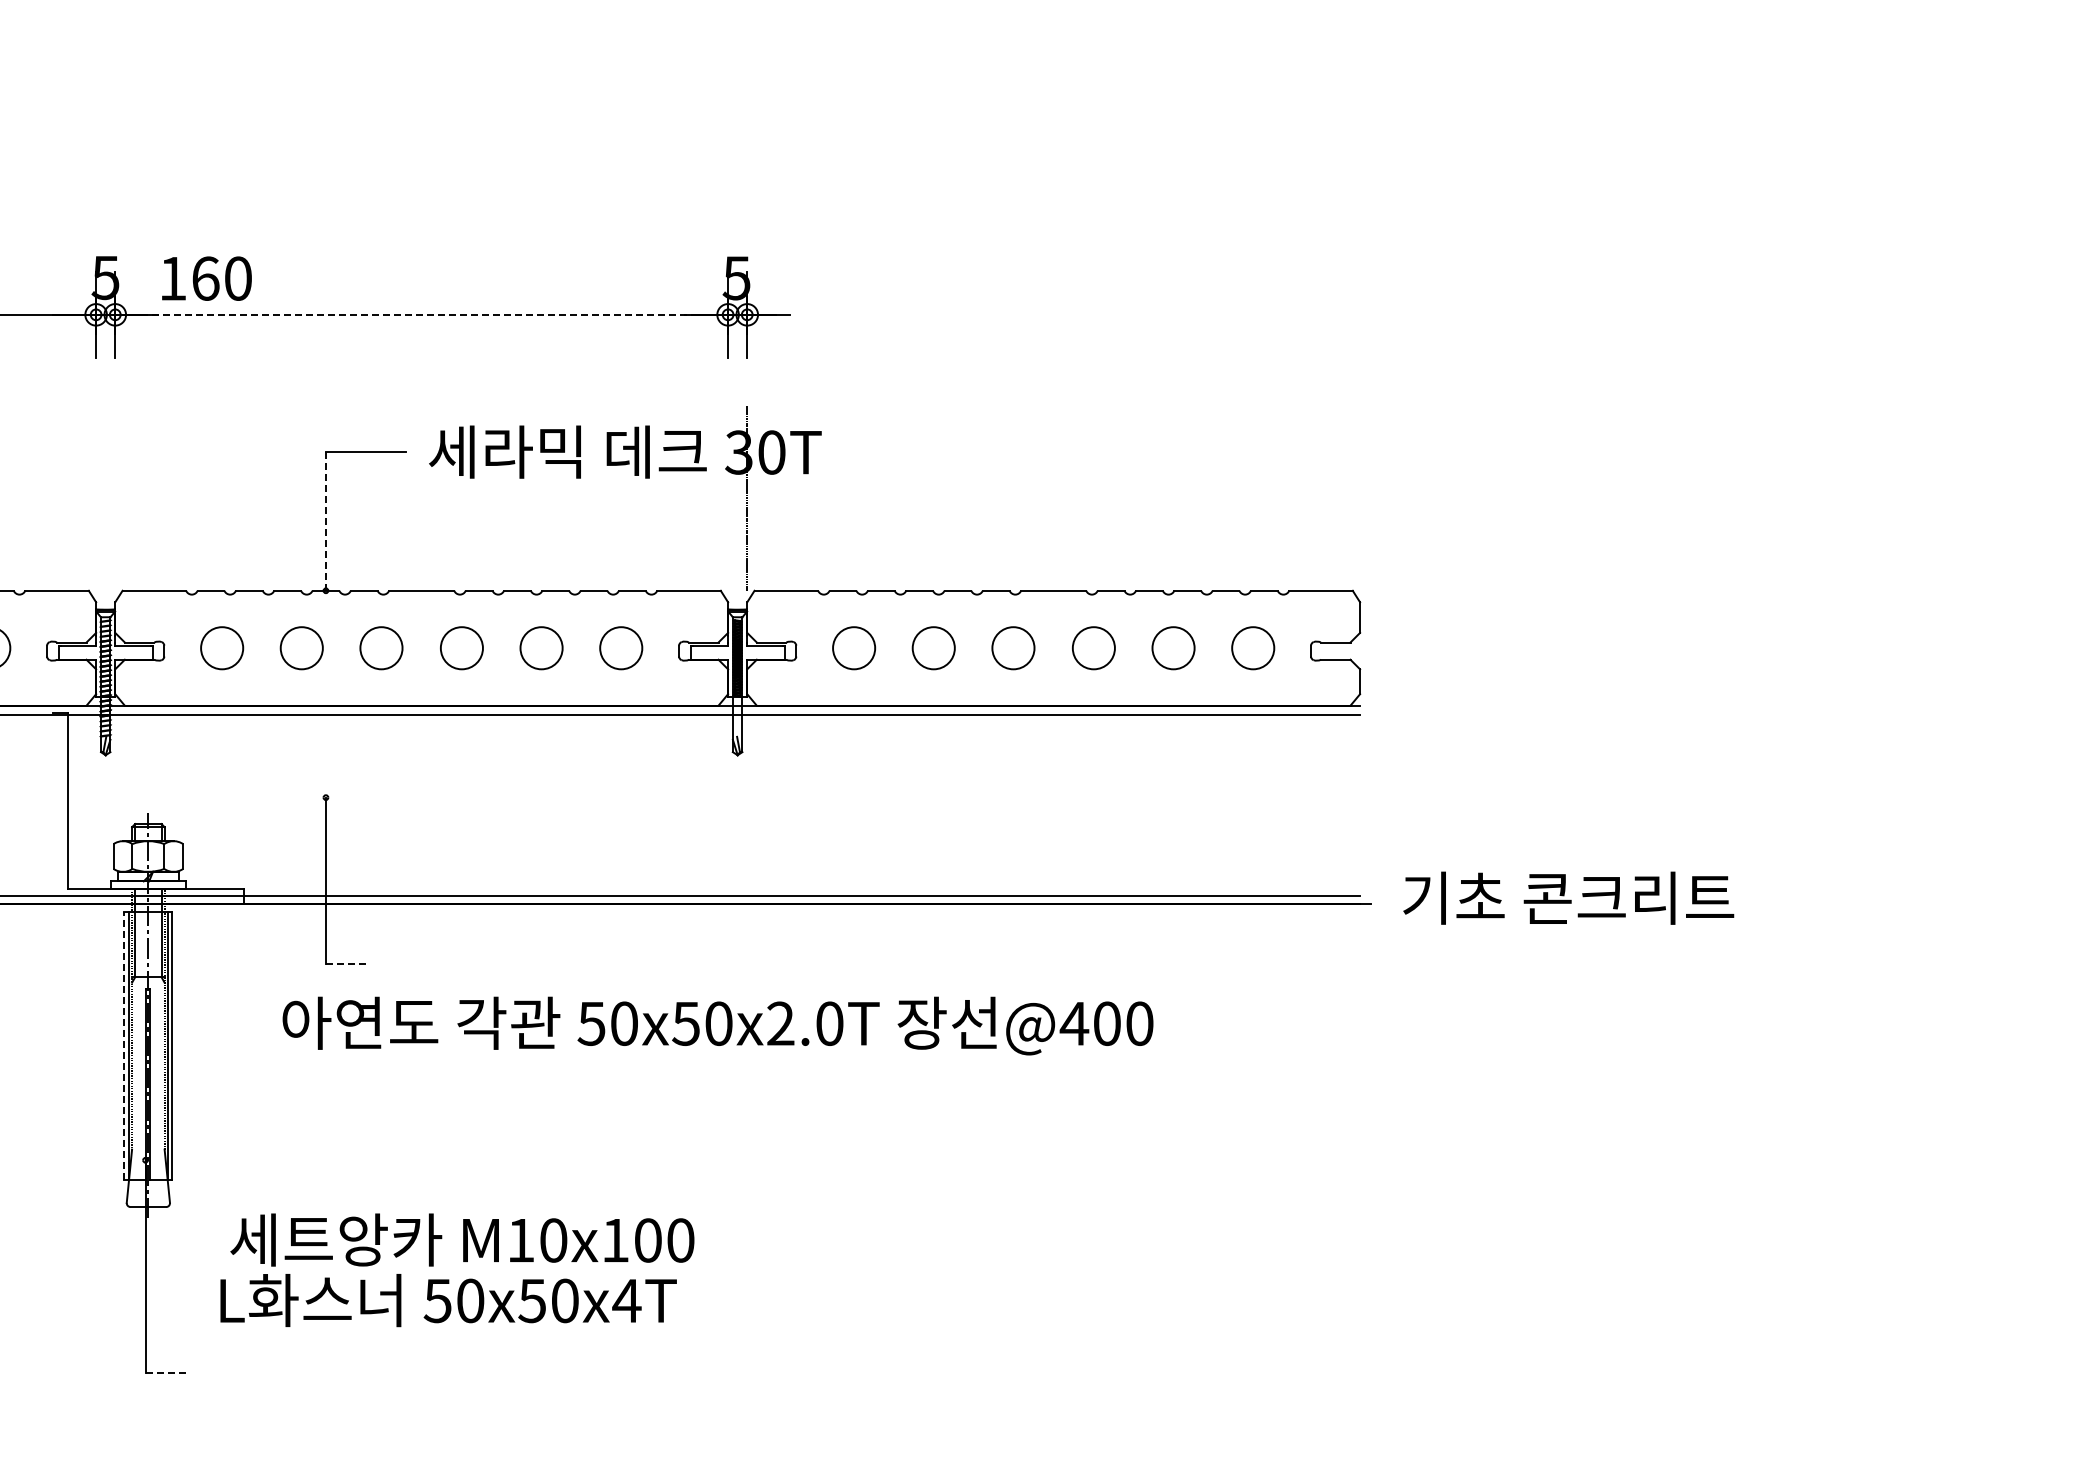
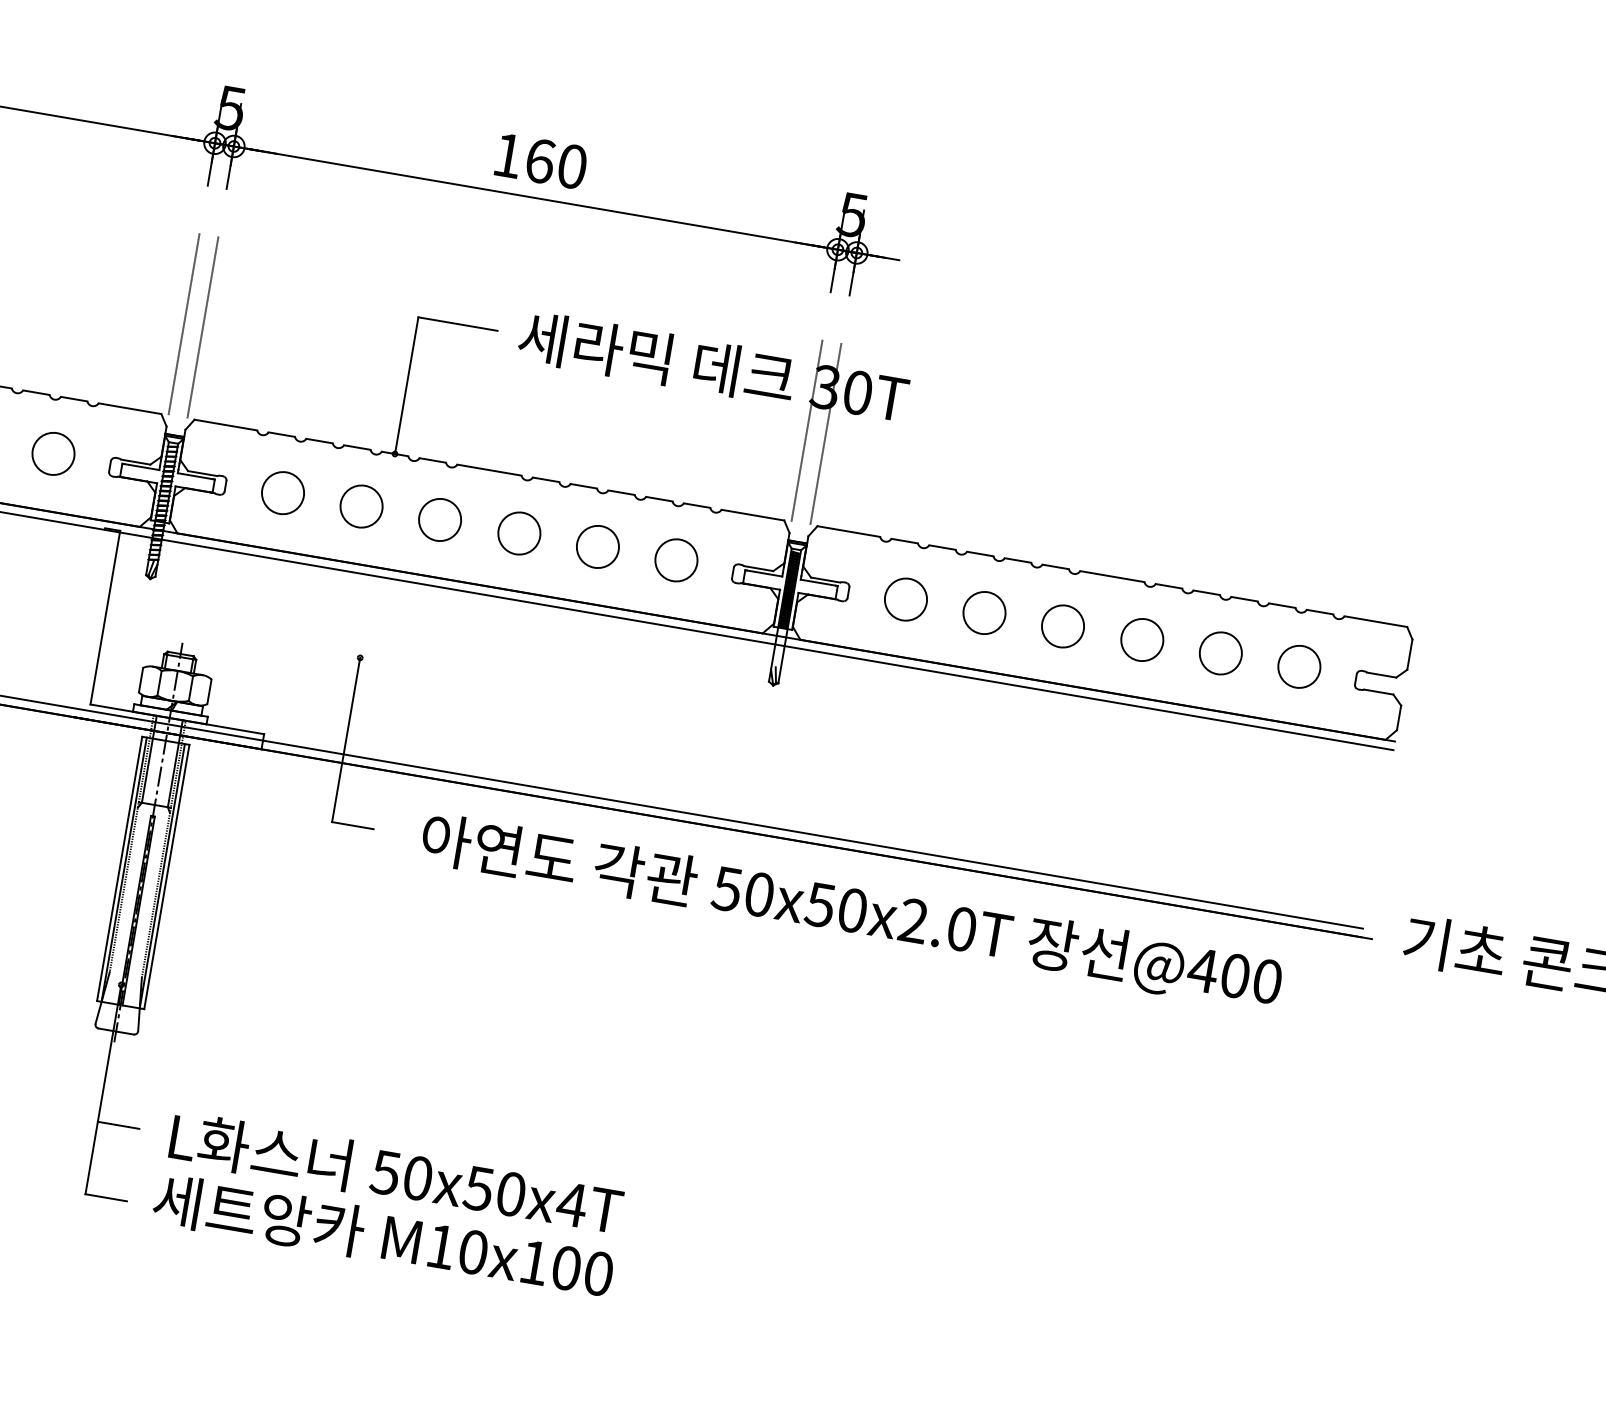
text: (206, 278) -> (541, 161), moved
line: (422, 314) -> (536, 197), dashed -> solid
line: (96, 498) -> (184, 324), added
line: (115, 498) -> (203, 327), added
line: (728, 498) -> (807, 430), added
line: (325, 520) -> (406, 384), dashed -> solid
line: (347, 964) -> (353, 825), dashed -> solid
text: (717, 1025) -> (850, 912), moved
line: (124, 1045) -> (119, 868), dashed -> solid
text: (462, 1239) -> (383, 1235), moved
line: (166, 1299) -> (118, 1125), added
line: (167, 1372) -> (107, 1197), dashed -> solid

